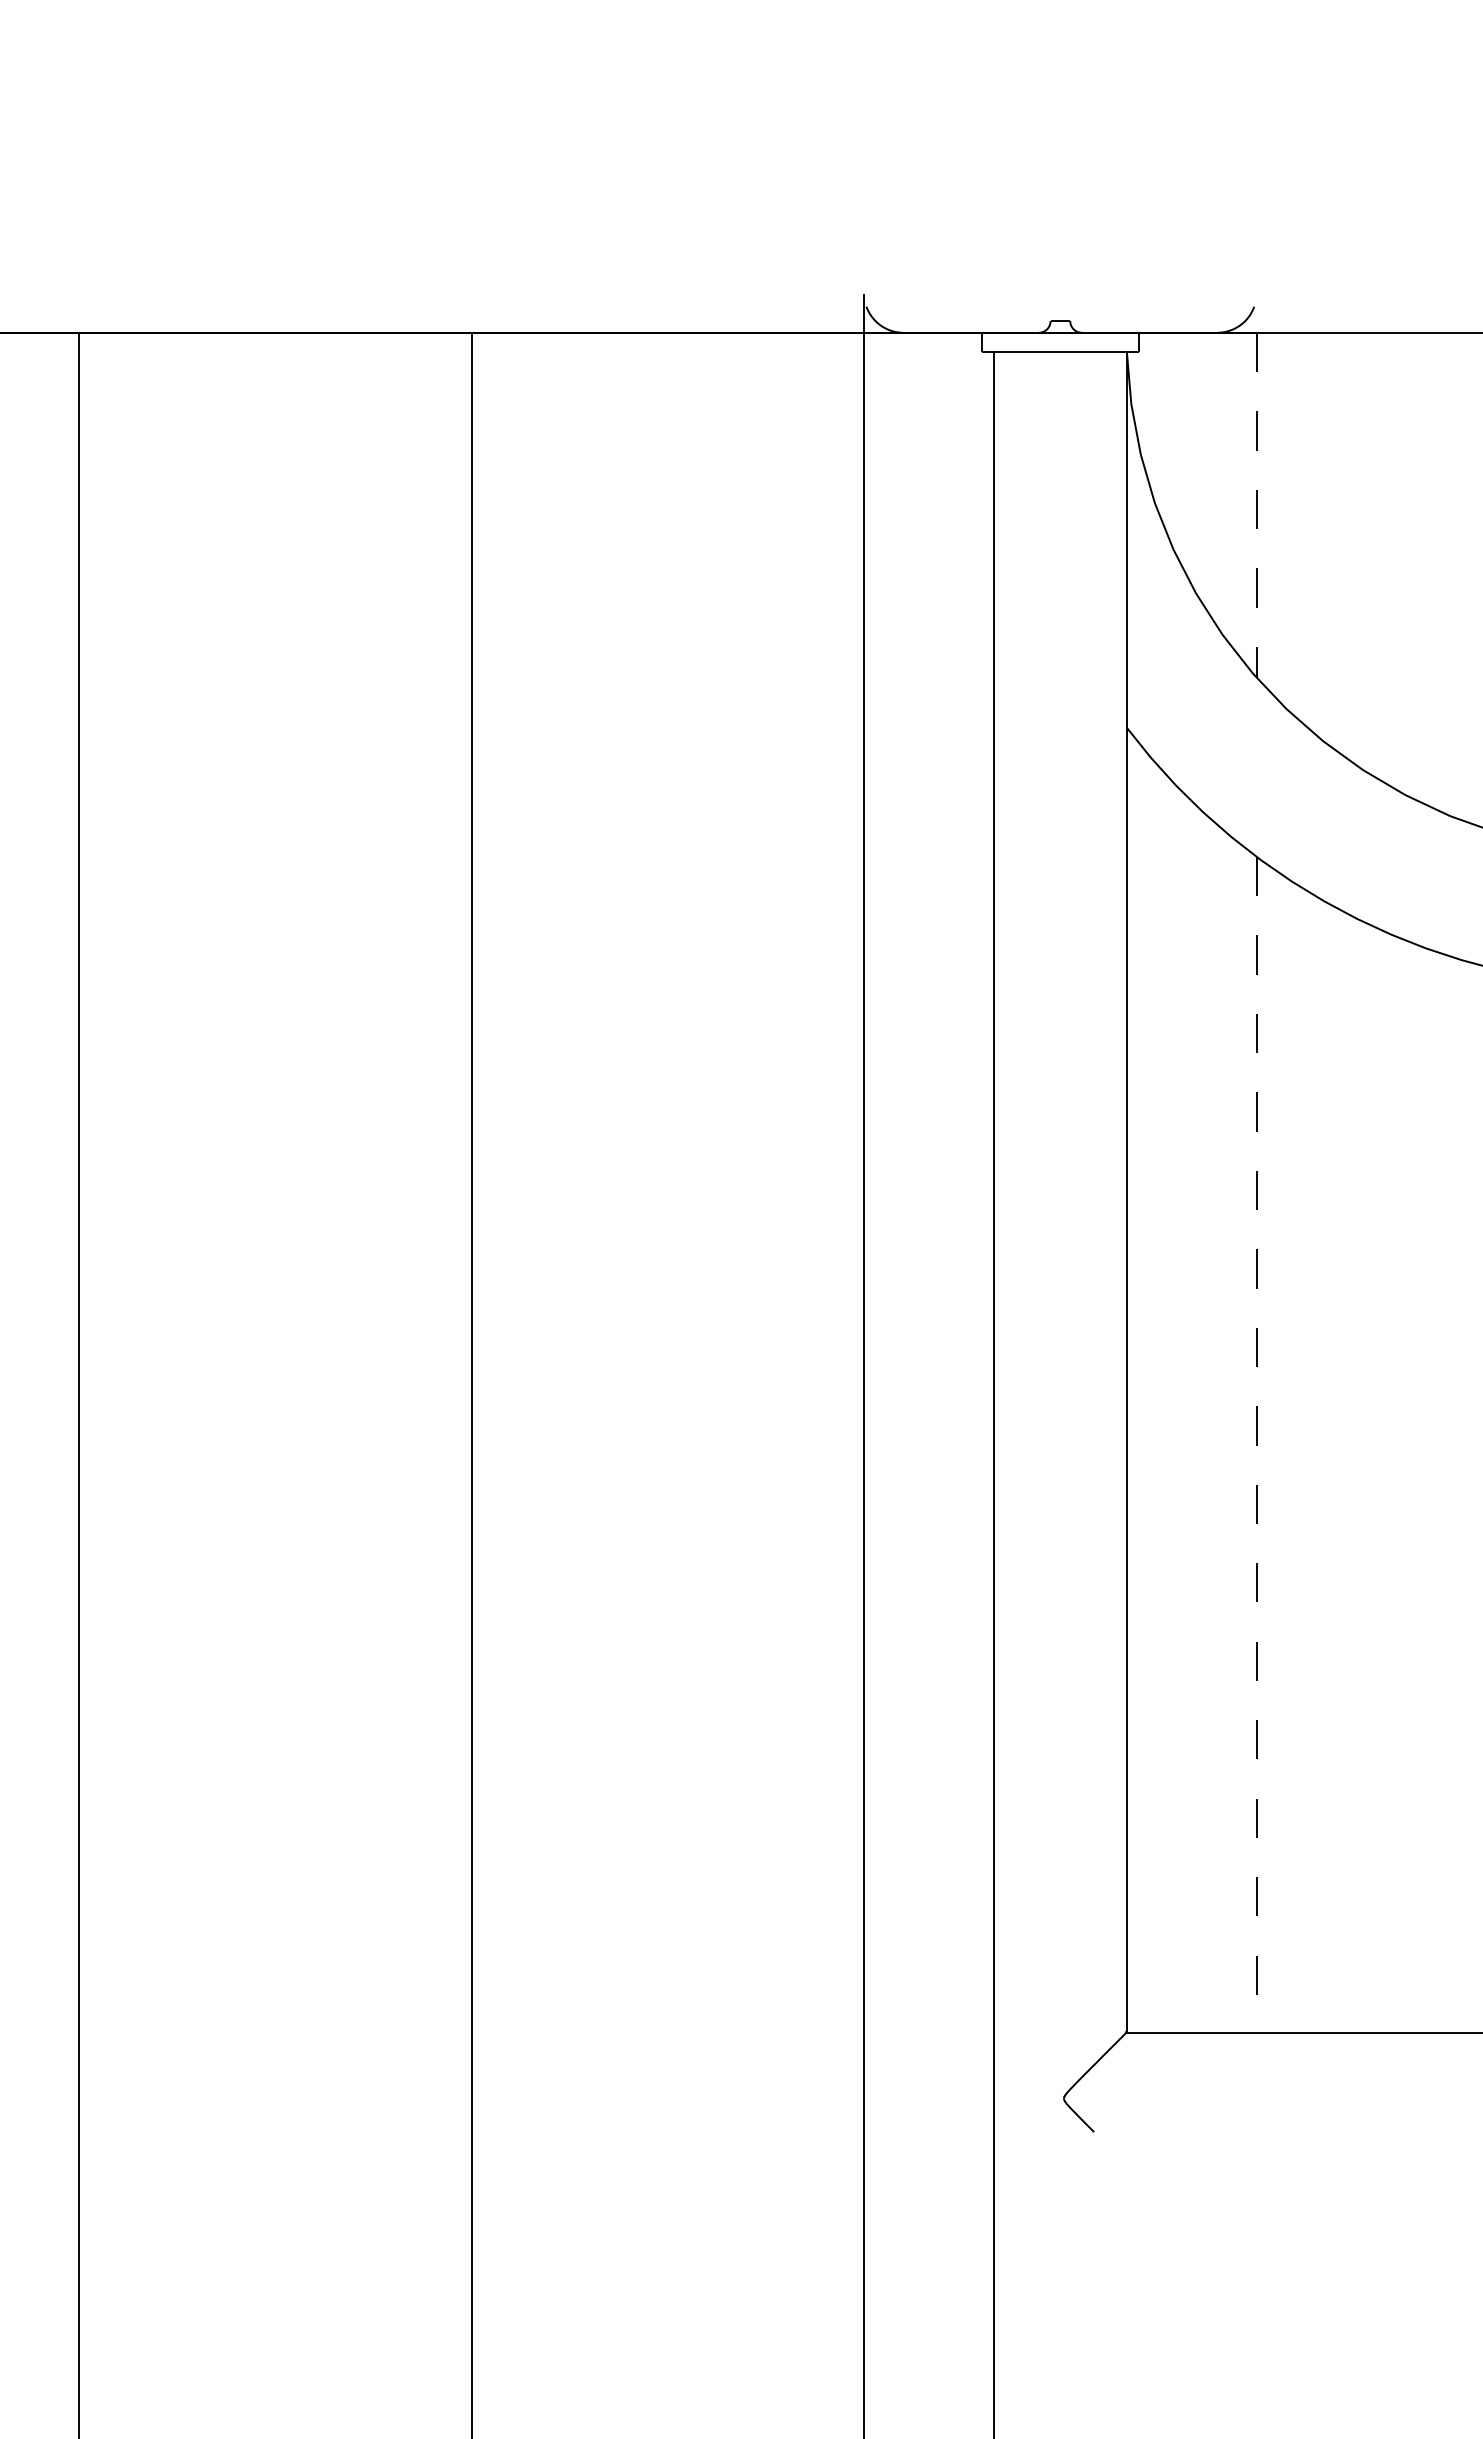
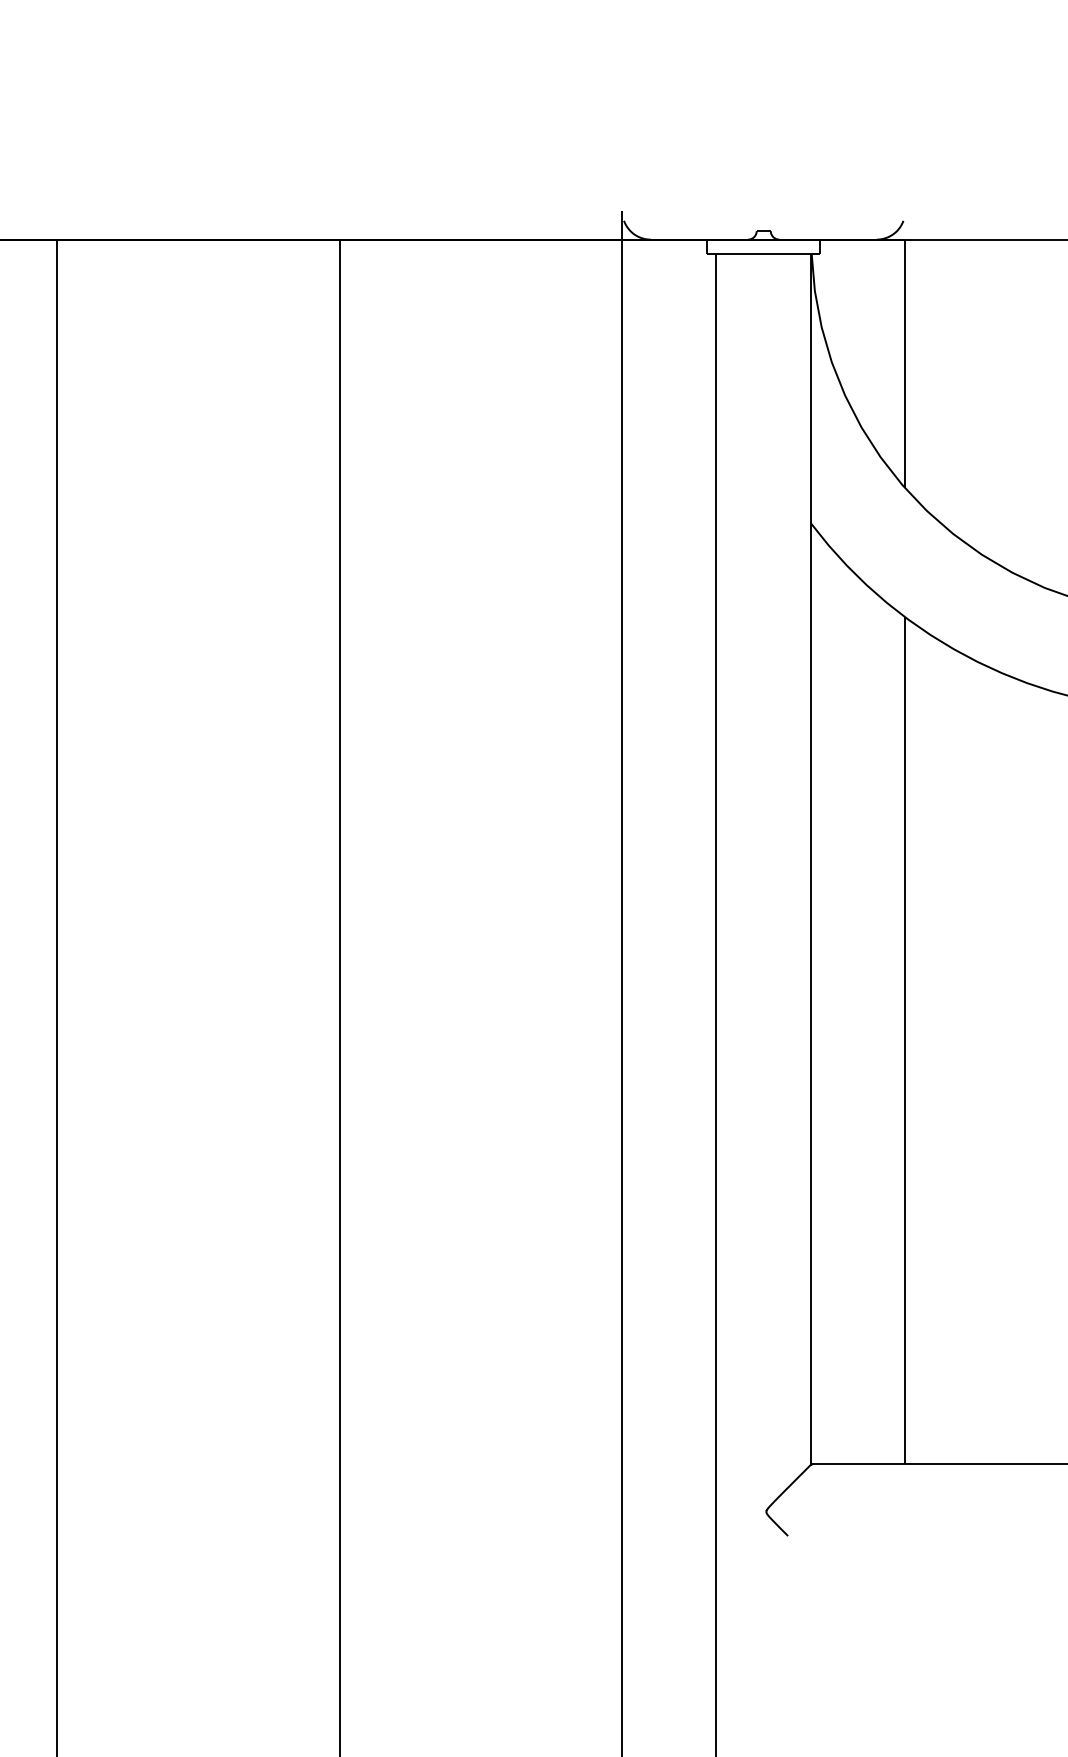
line: (1256, 505) -> (905, 364), dashed -> solid
line: (1256, 1444) -> (905, 1040), dashed -> solid

